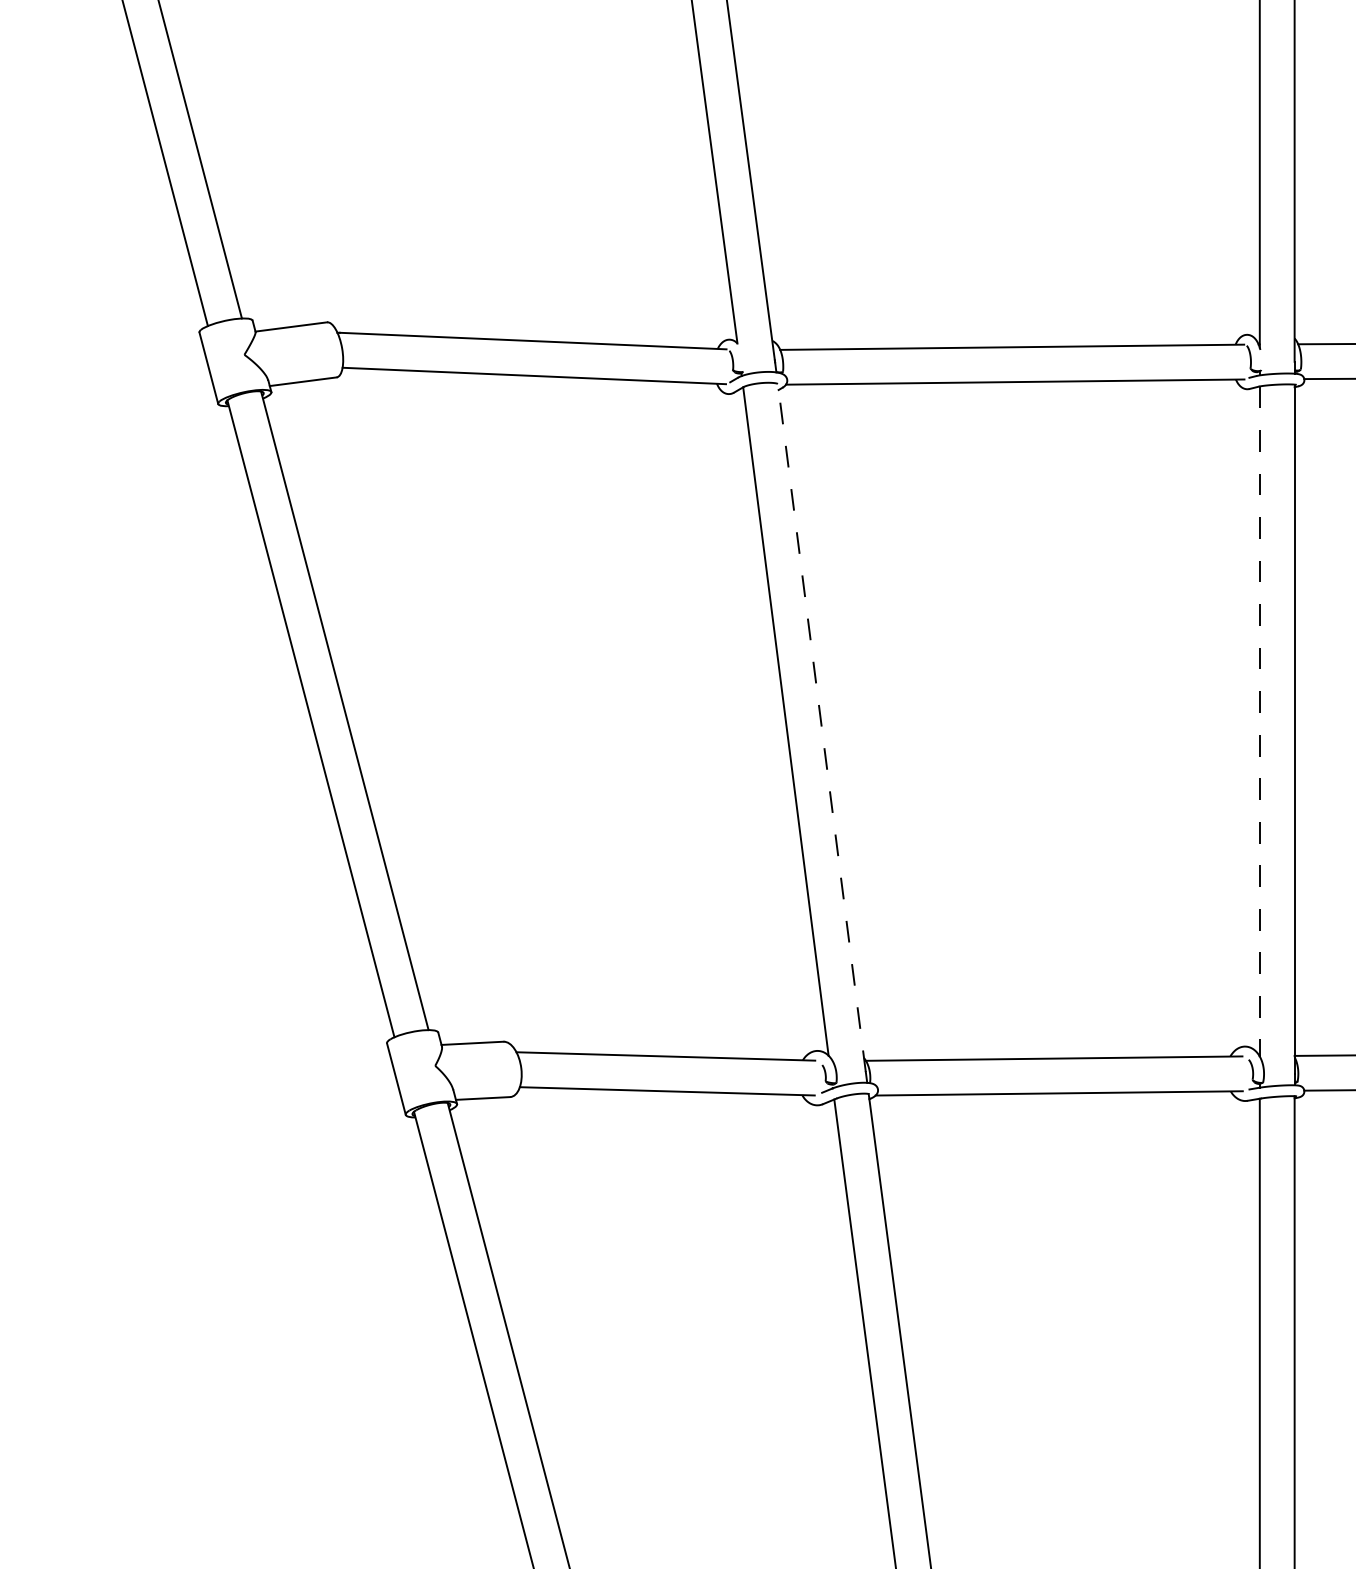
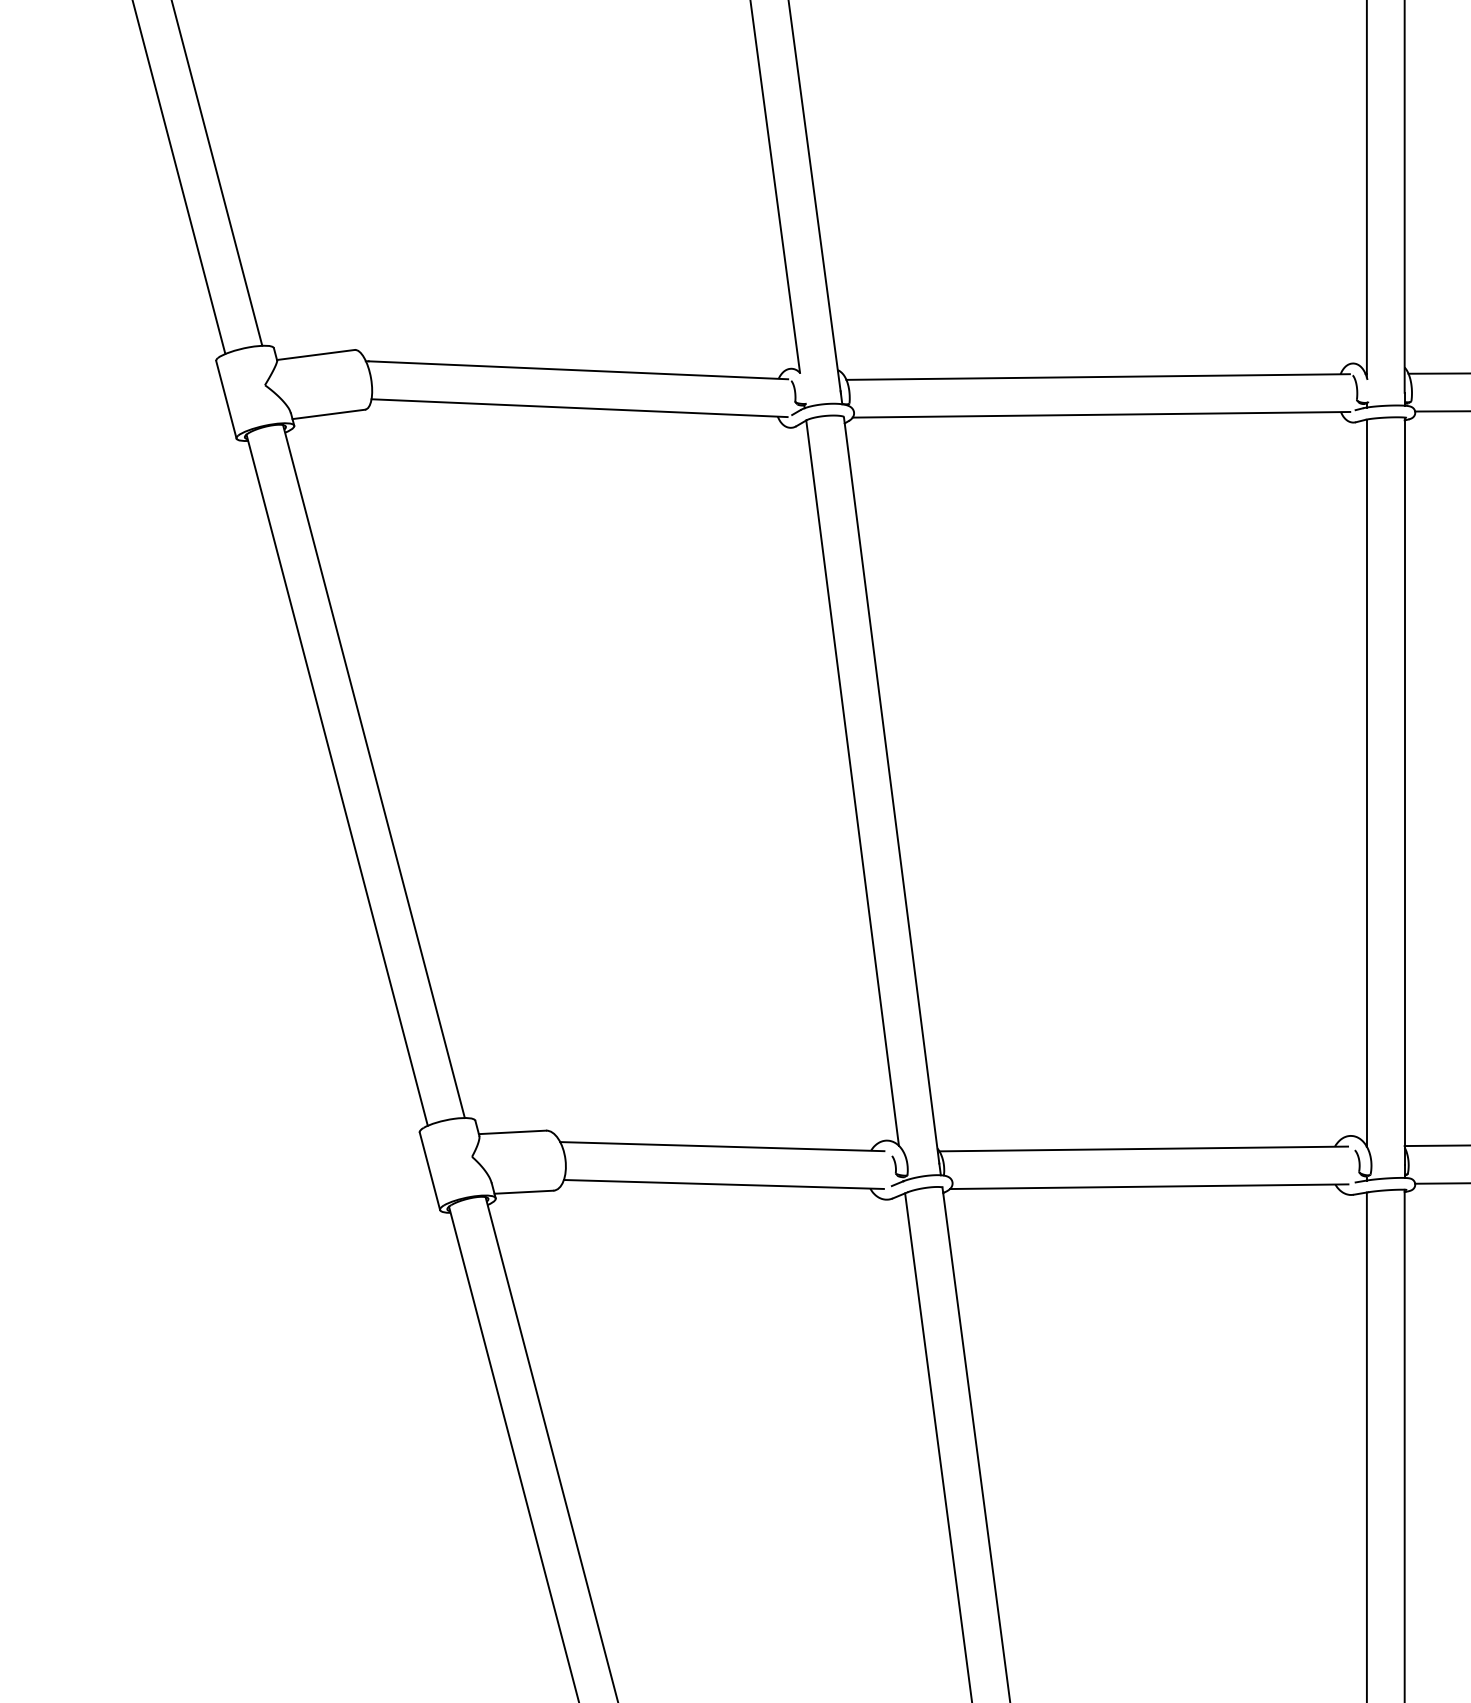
line: (1259, 722) -> (1366, 784), dashed -> solid
line: (821, 728) -> (891, 790), dashed -> solid

